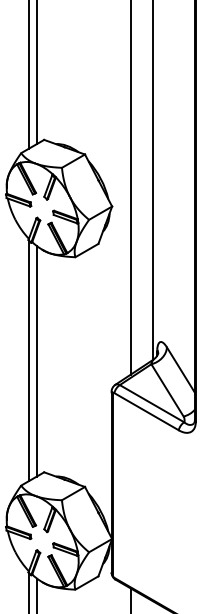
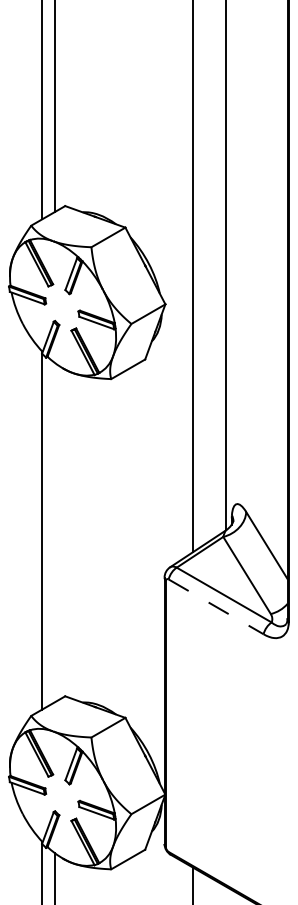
line: (36, 361) -> (53, 532), removed
line: (146, 411) -> (216, 606), solid -> dashed

